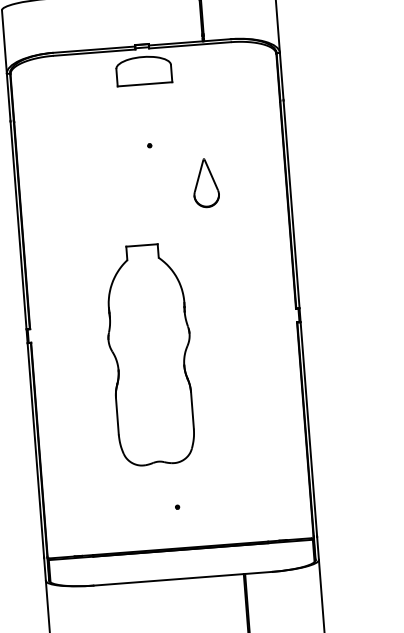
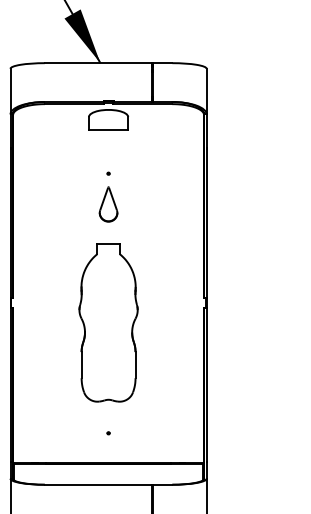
part: (205, 183) -> (108, 204), moved
part: (150, 354) -> (108, 322), moved

